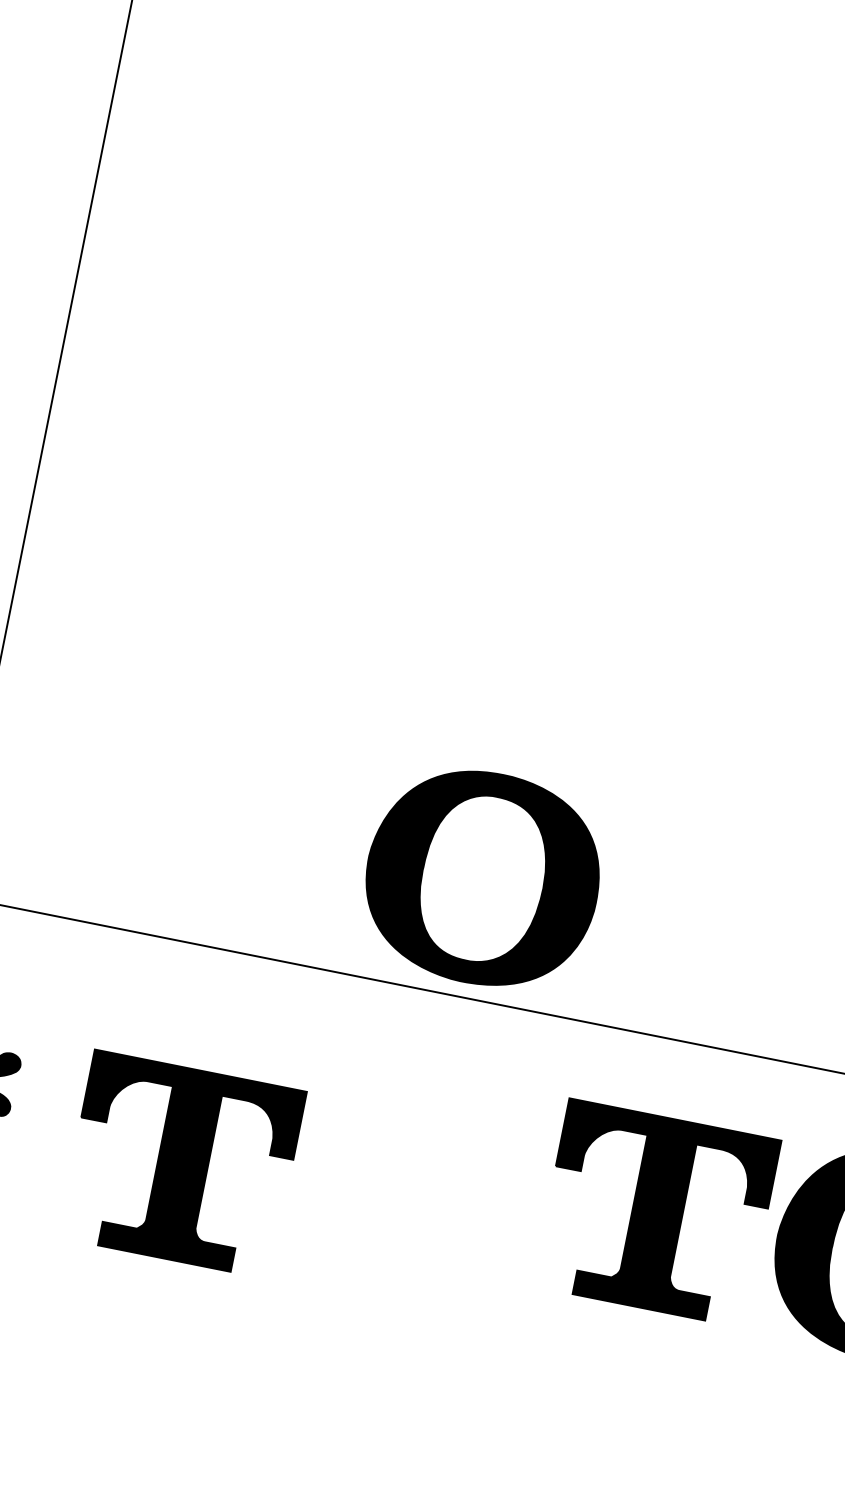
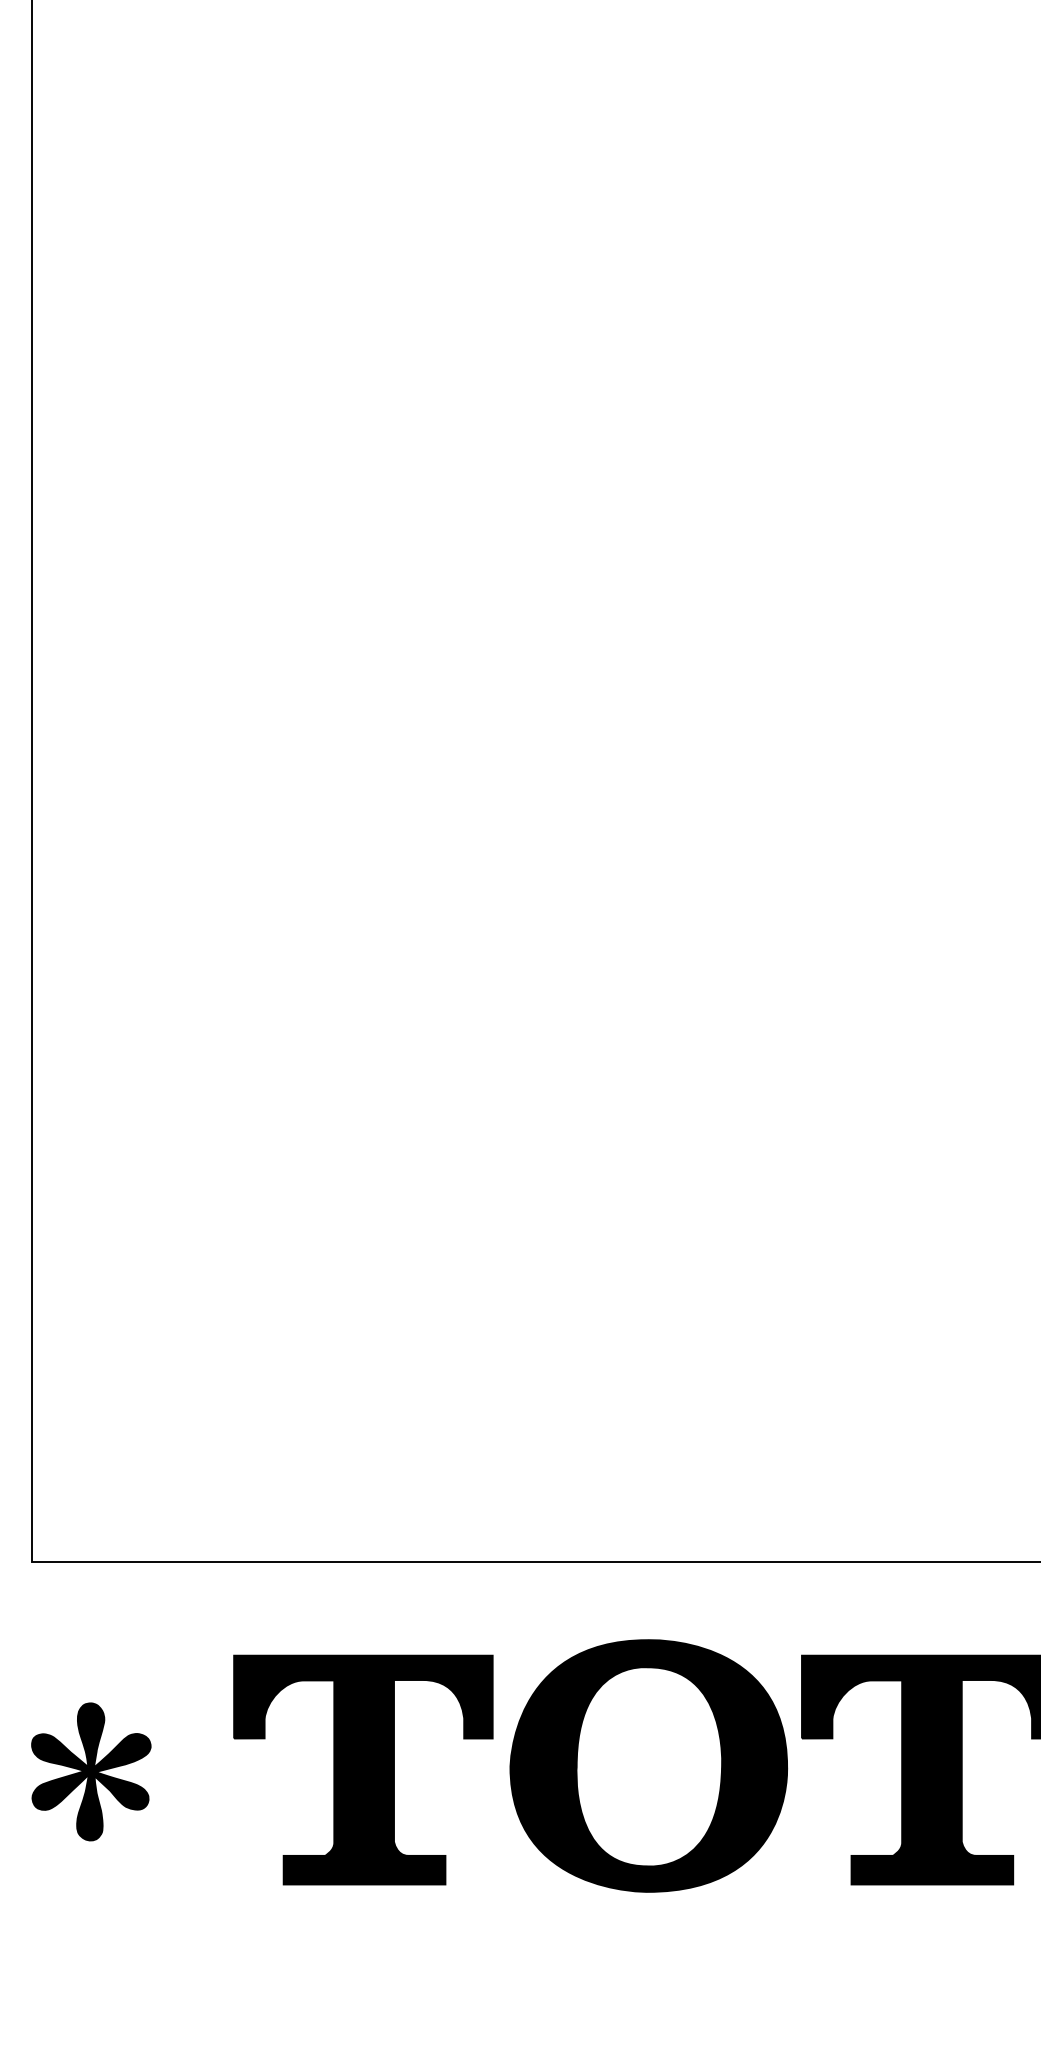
part: (482, 877) -> (648, 1765), moved
part: (182, 1164) -> (363, 1769), moved

